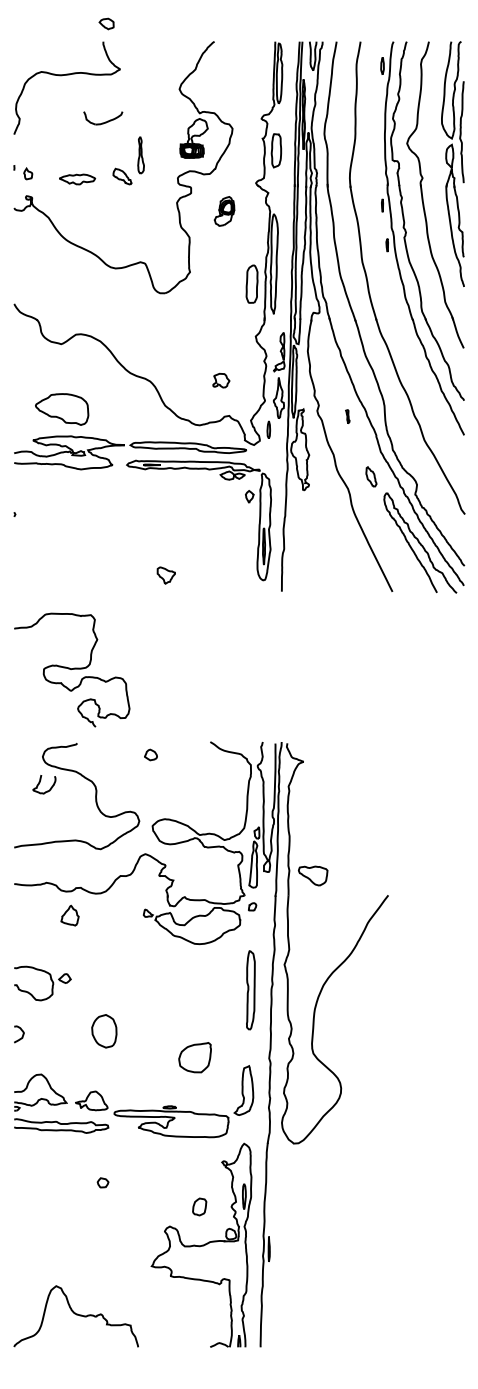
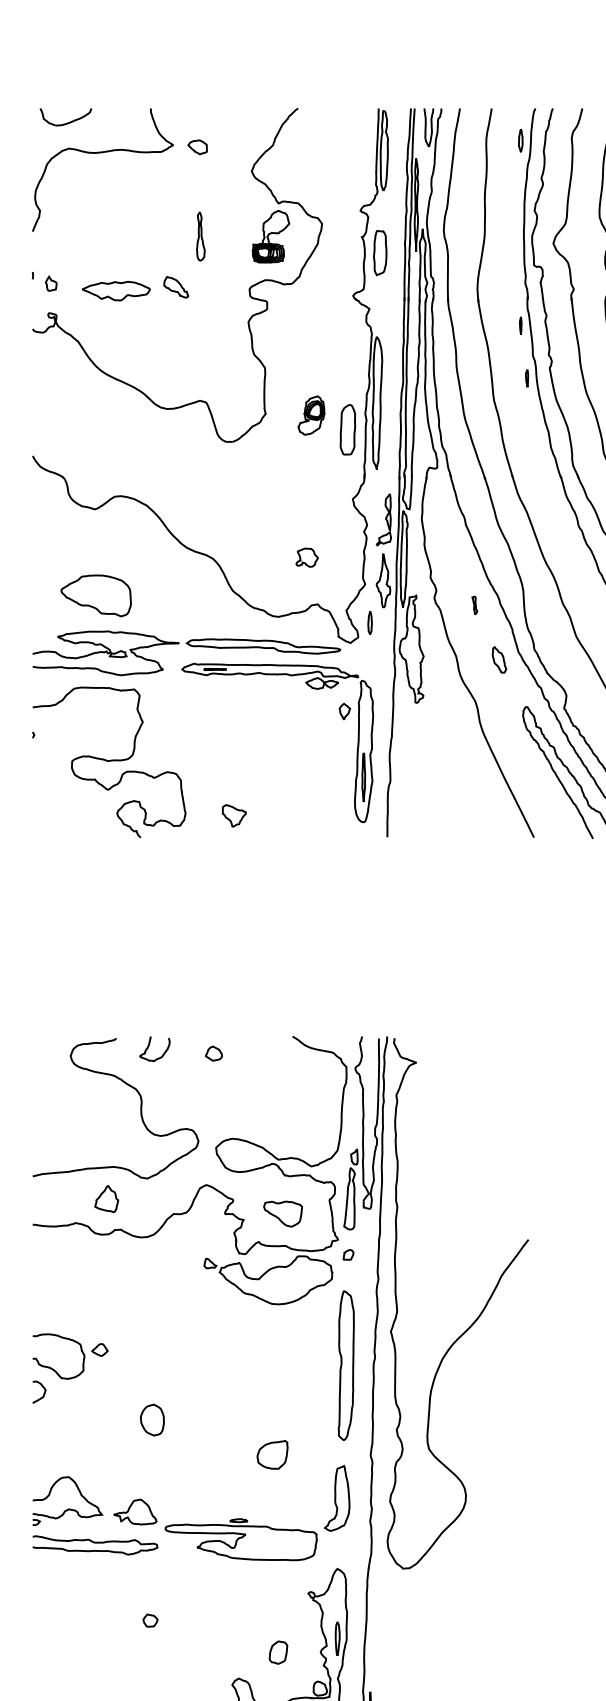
part: (106, 23) -> (197, 146), moved
part: (103, 118) -> (66, 117), moved
part: (140, 155) -> (200, 236), moved
part: (77, 179) -> (116, 291), size x1.43
part: (224, 211) -> (311, 415), moved
part: (371, 476) -> (499, 659), moved
curve: (72, 669) -> (109, 761), moved
curve: (40, 782) -> (149, 1046), moved
part: (313, 875) -> (283, 1213), moved
part: (69, 915) -> (105, 1198), moved
part: (250, 990) -> (345, 1365), size x1.43
part: (104, 1031) -> (152, 1420), size x0.71
curve: (21, 1036) -> (42, 1394), moved
part: (195, 1057) -> (272, 1454), size x0.71

